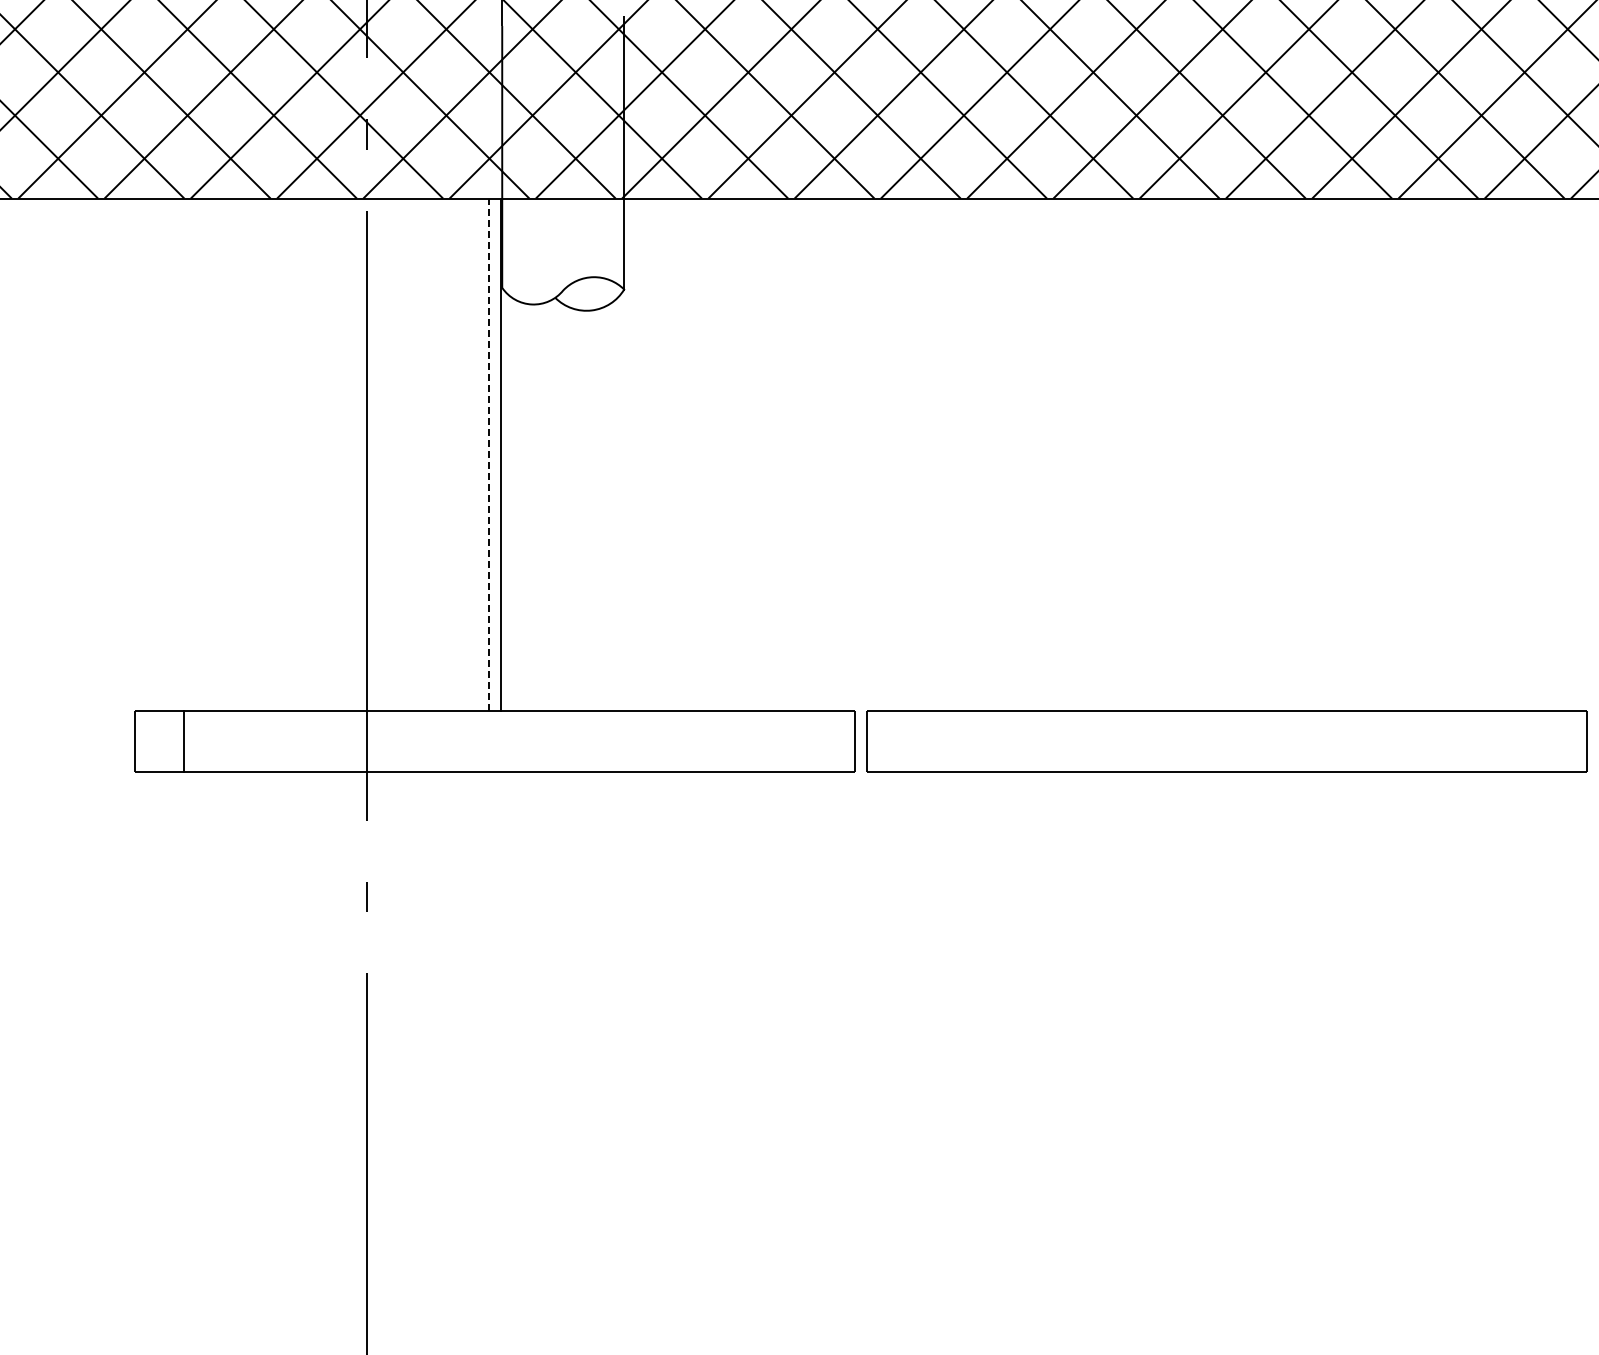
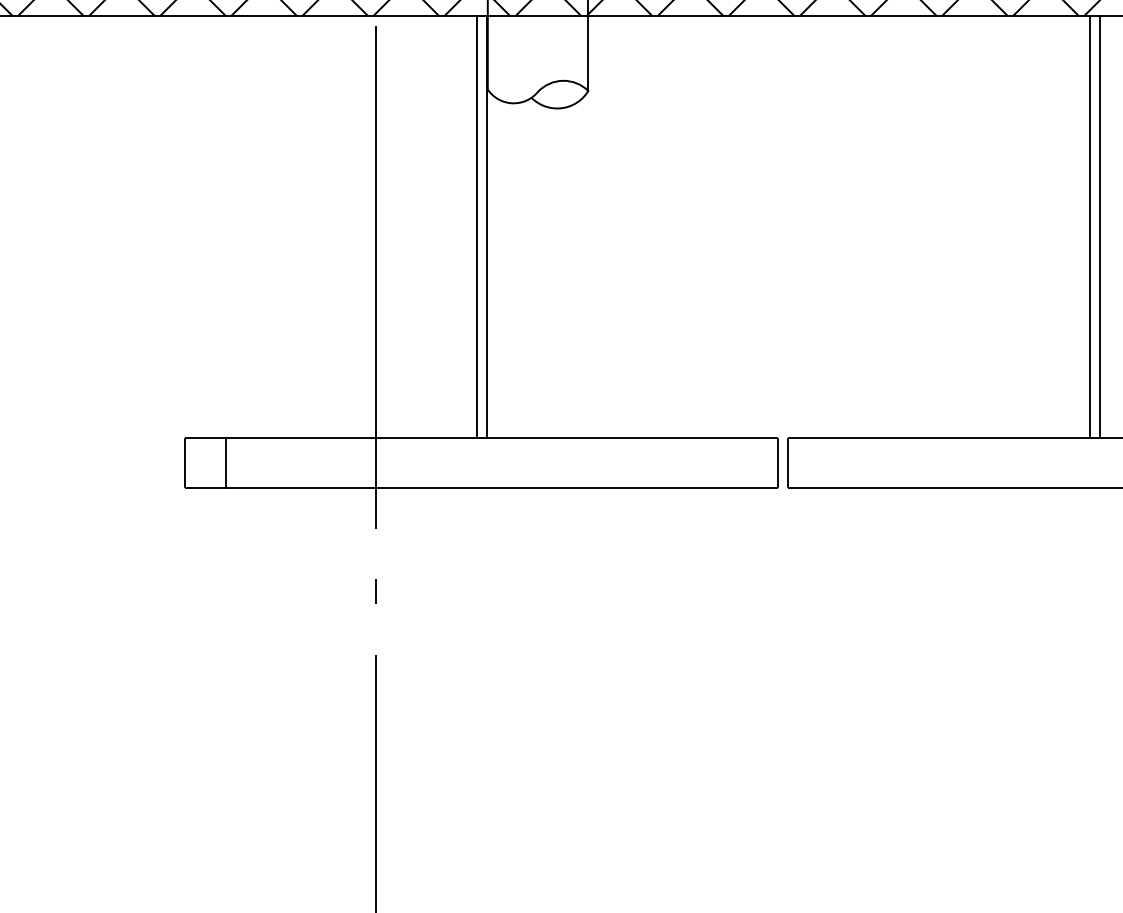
line: (488, 454) -> (476, 226), dashed -> solid
line: (1233, 454) -> (1090, 226), added
line: (1245, 454) -> (1100, 226), added

